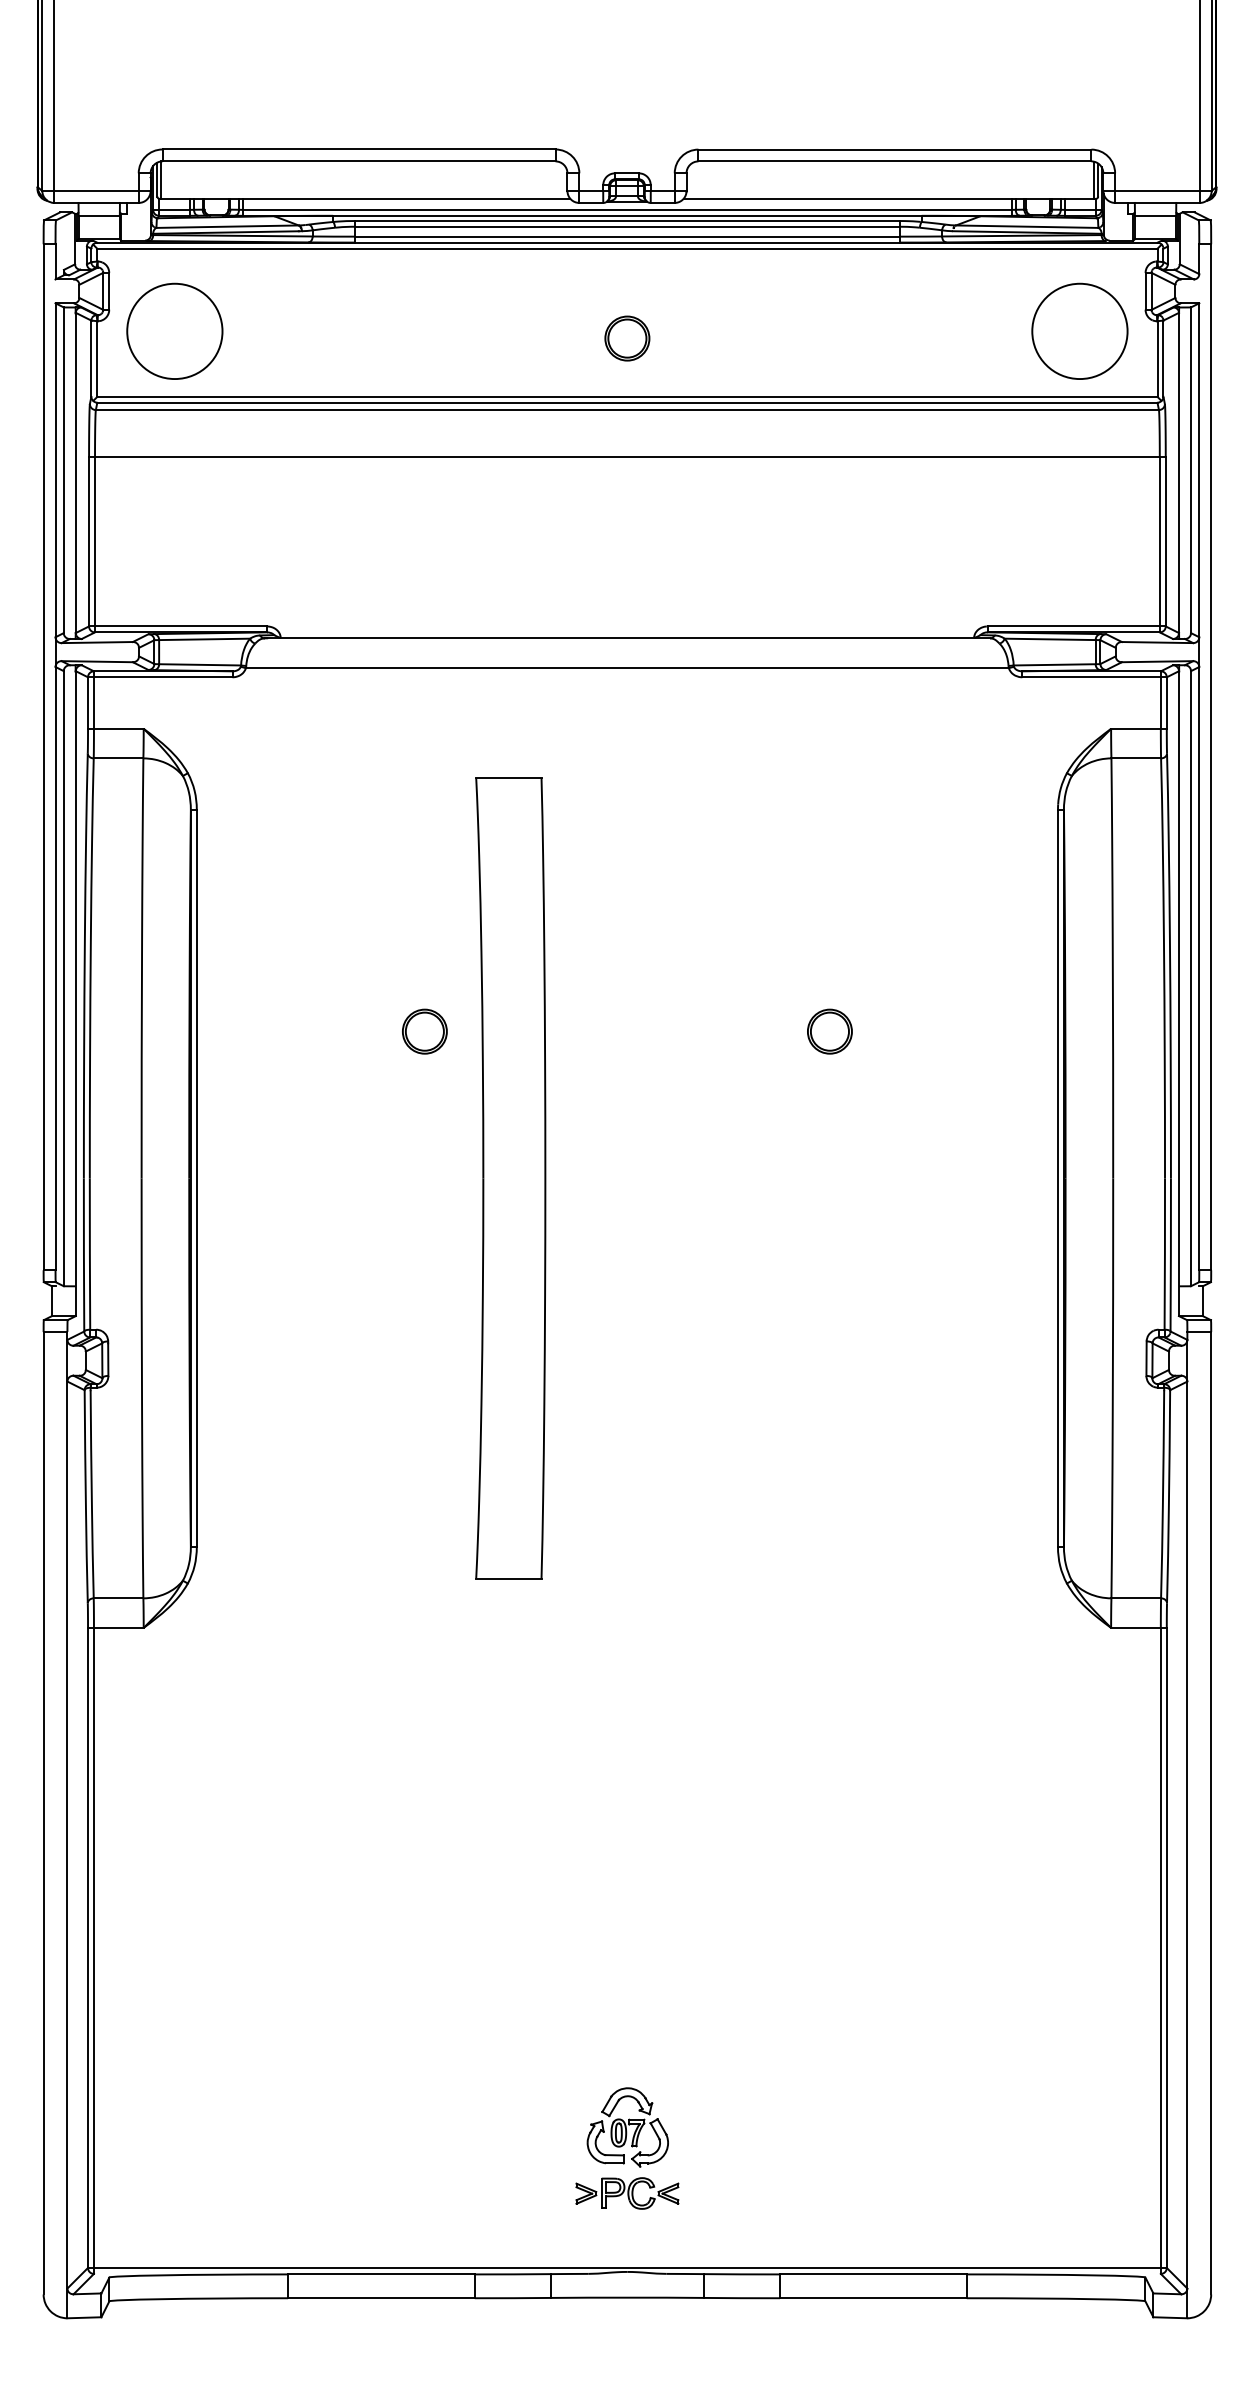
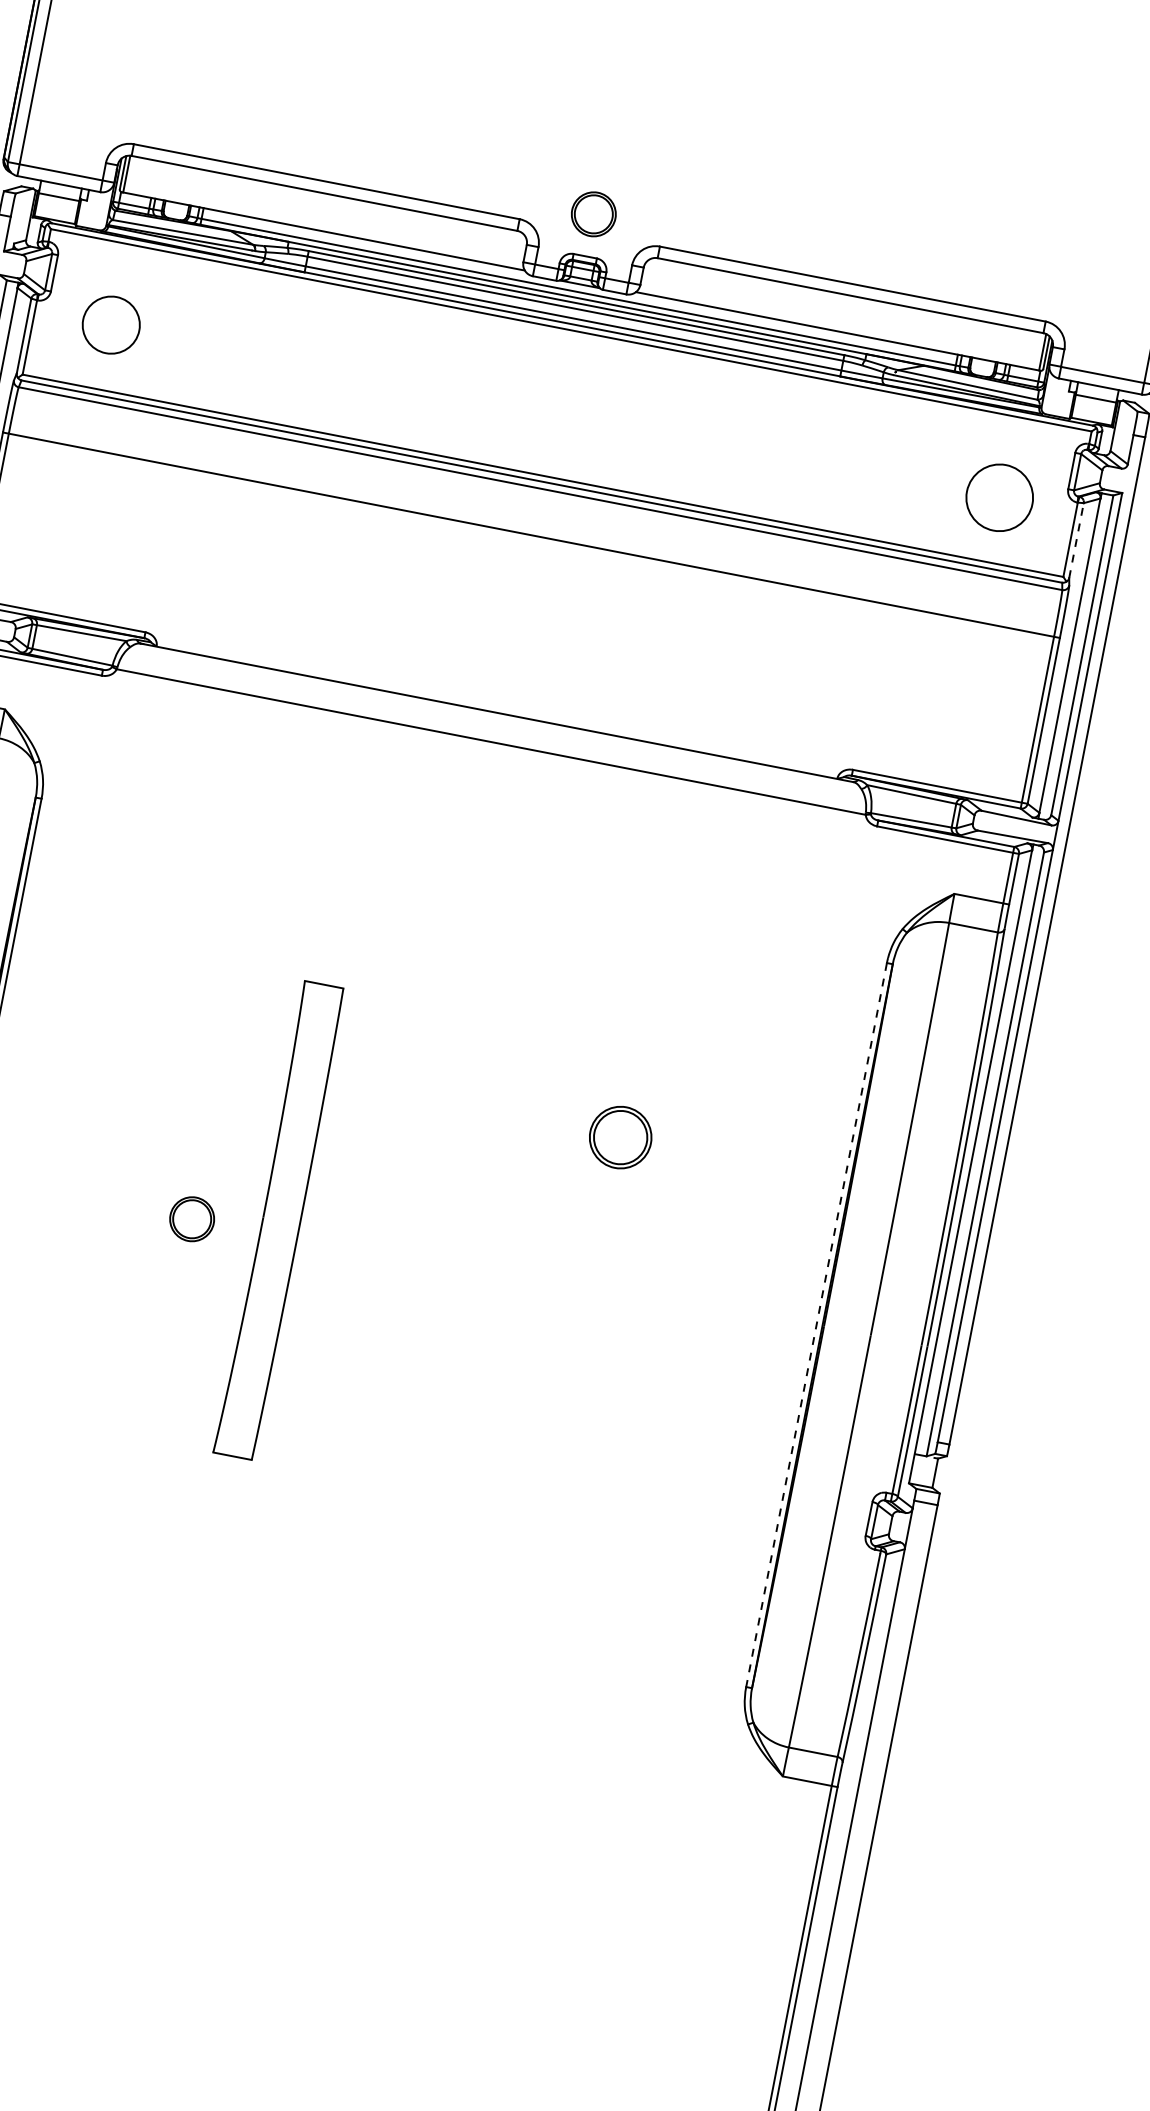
circle: (174, 331) -> (110, 325), size x0.6
circle: (1079, 331) -> (999, 497), size x0.7
part: (627, 338) -> (593, 214), moved
line: (1163, 358) -> (1076, 540), solid -> dashed
part: (424, 1031) -> (191, 1219), moved
part: (829, 1031) -> (620, 1137), size x1.4
part: (510, 1178) -> (279, 1220), size x0.6
line: (1057, 1178) -> (816, 1325), solid -> dashed

